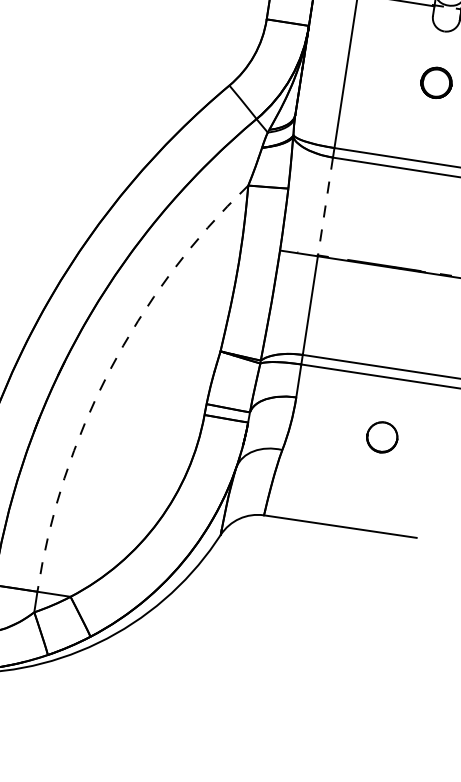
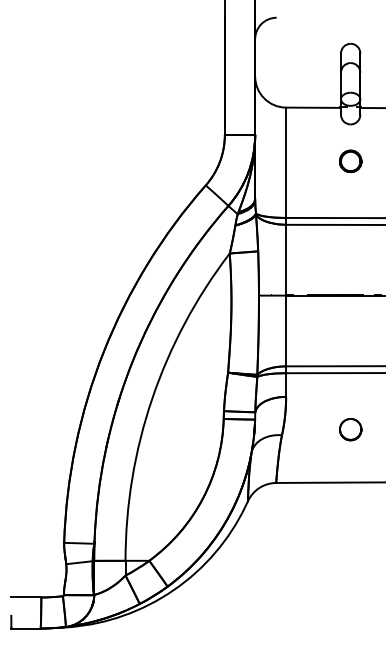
line: (325, 207) -> (286, 260), dashed -> solid
arc: (109, 371) -> (152, 398), dashed -> solid
part: (382, 437) -> (350, 429), moved

